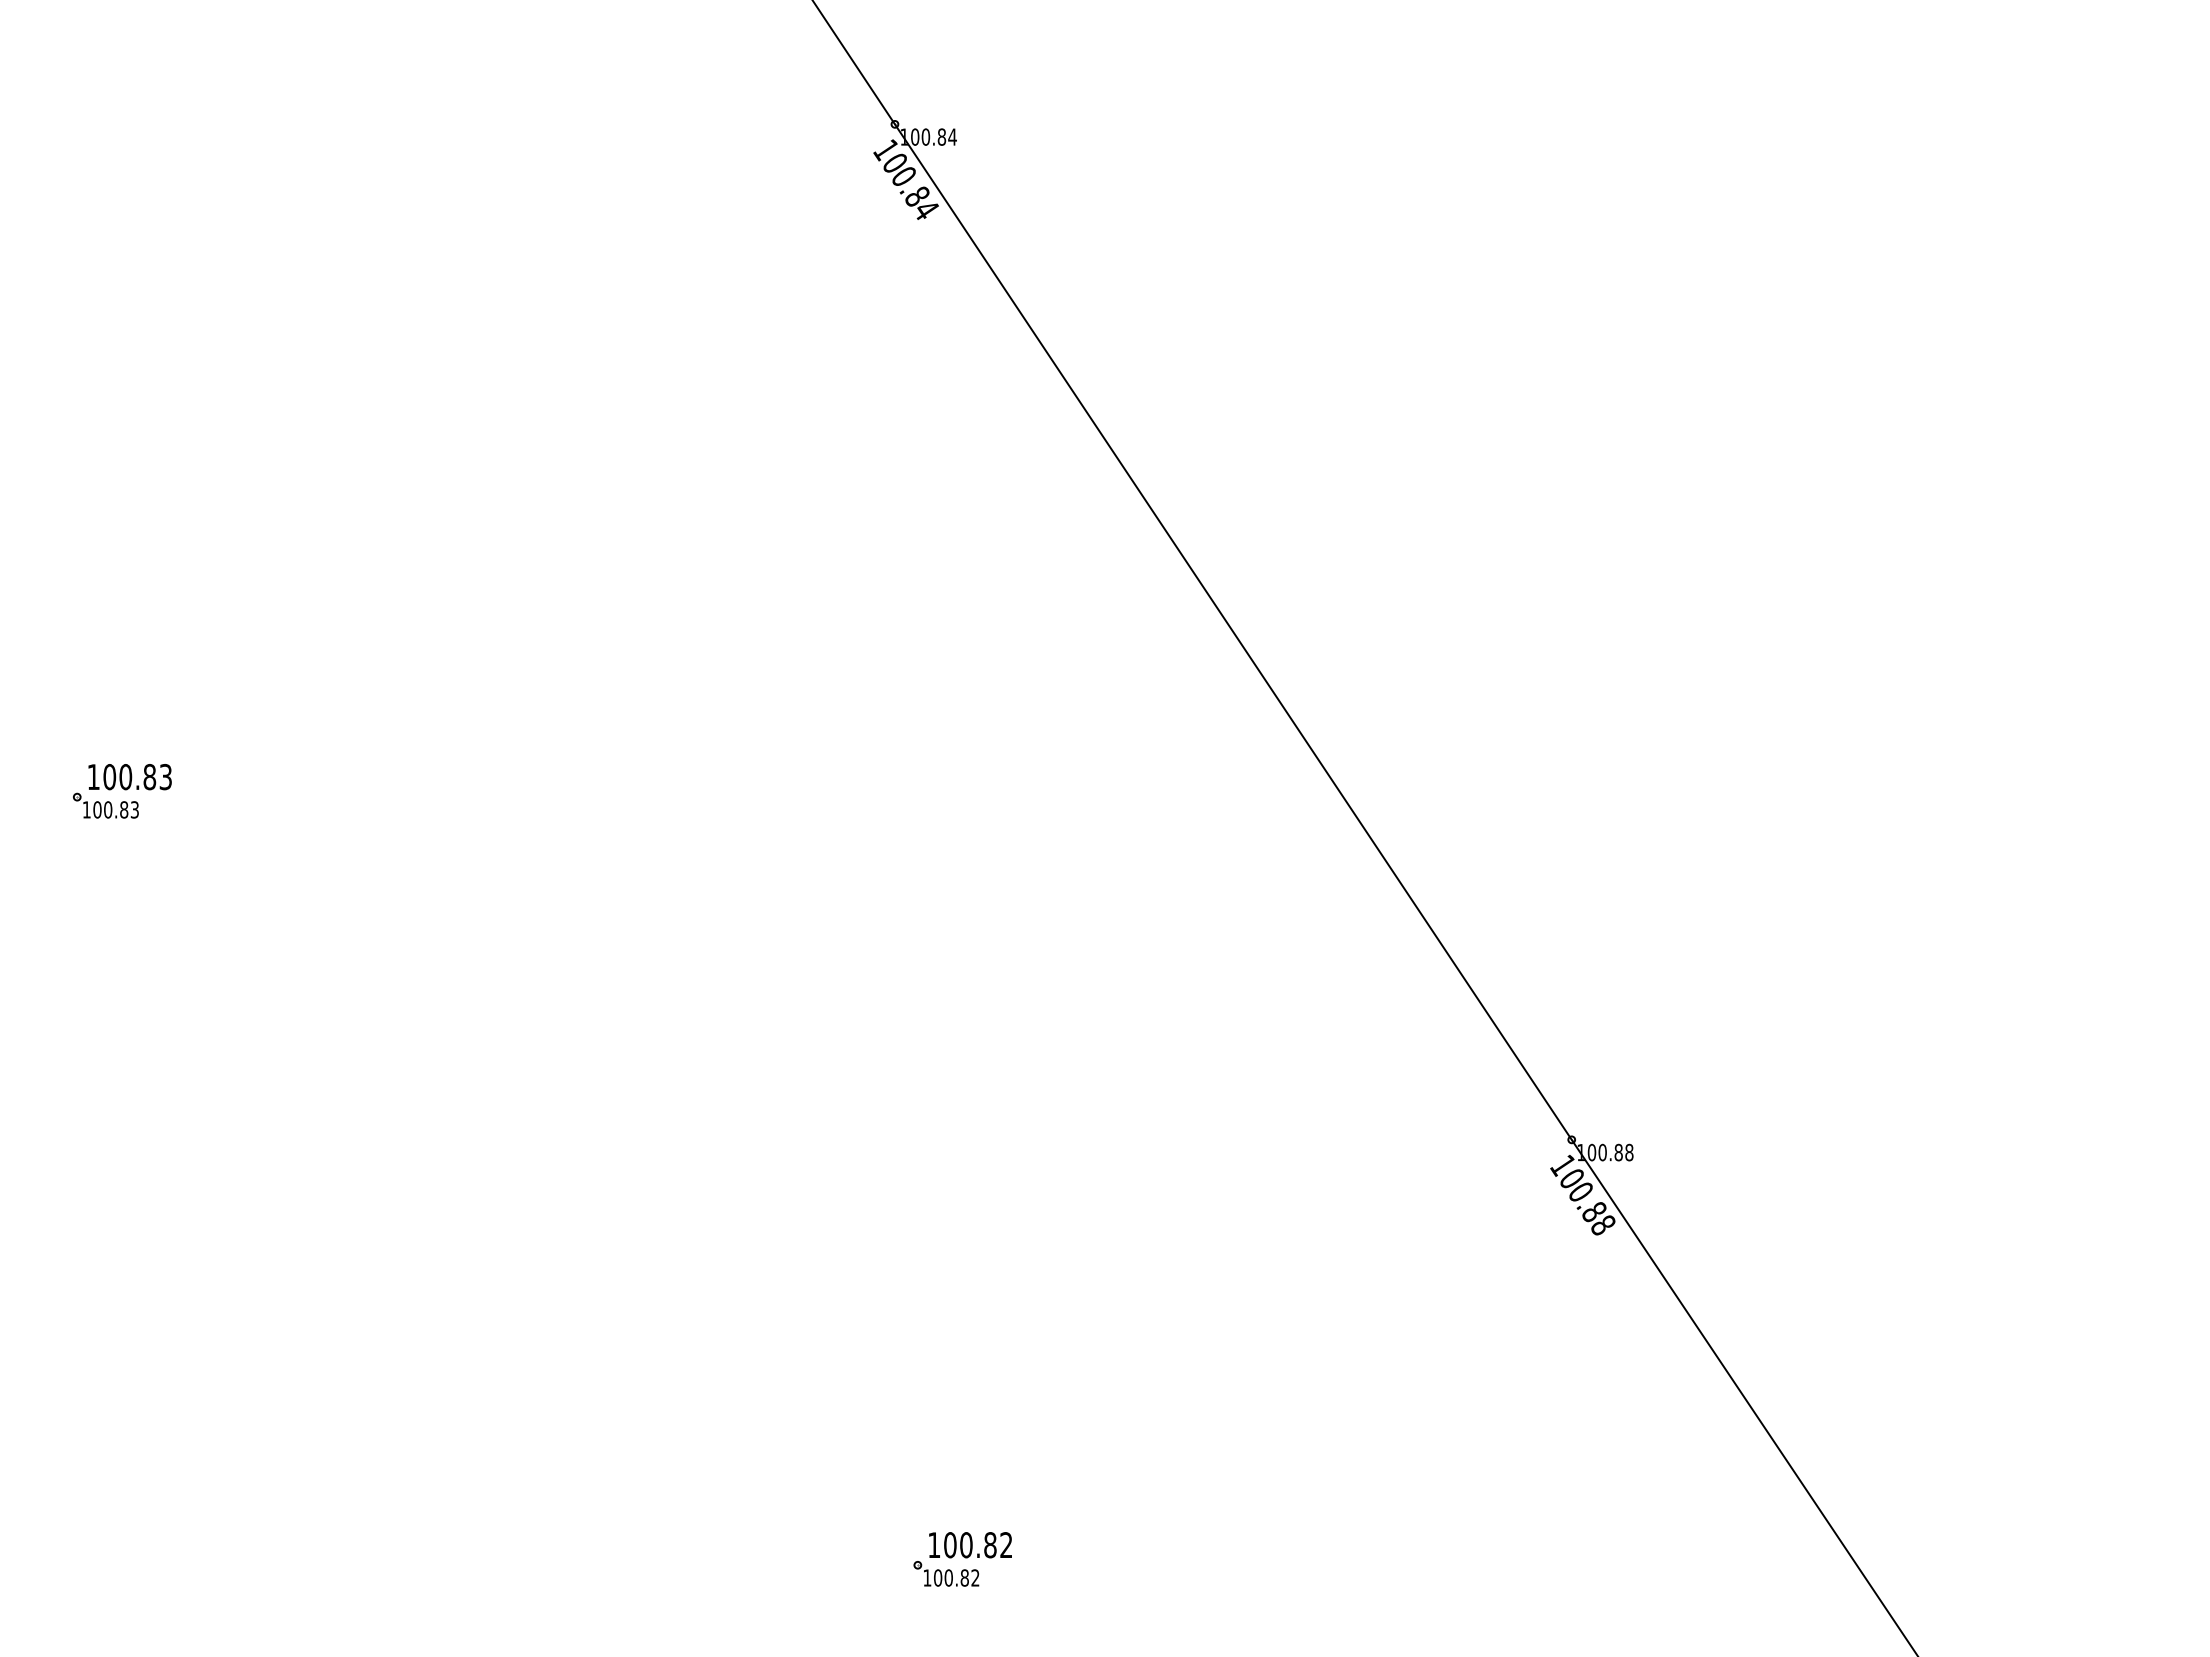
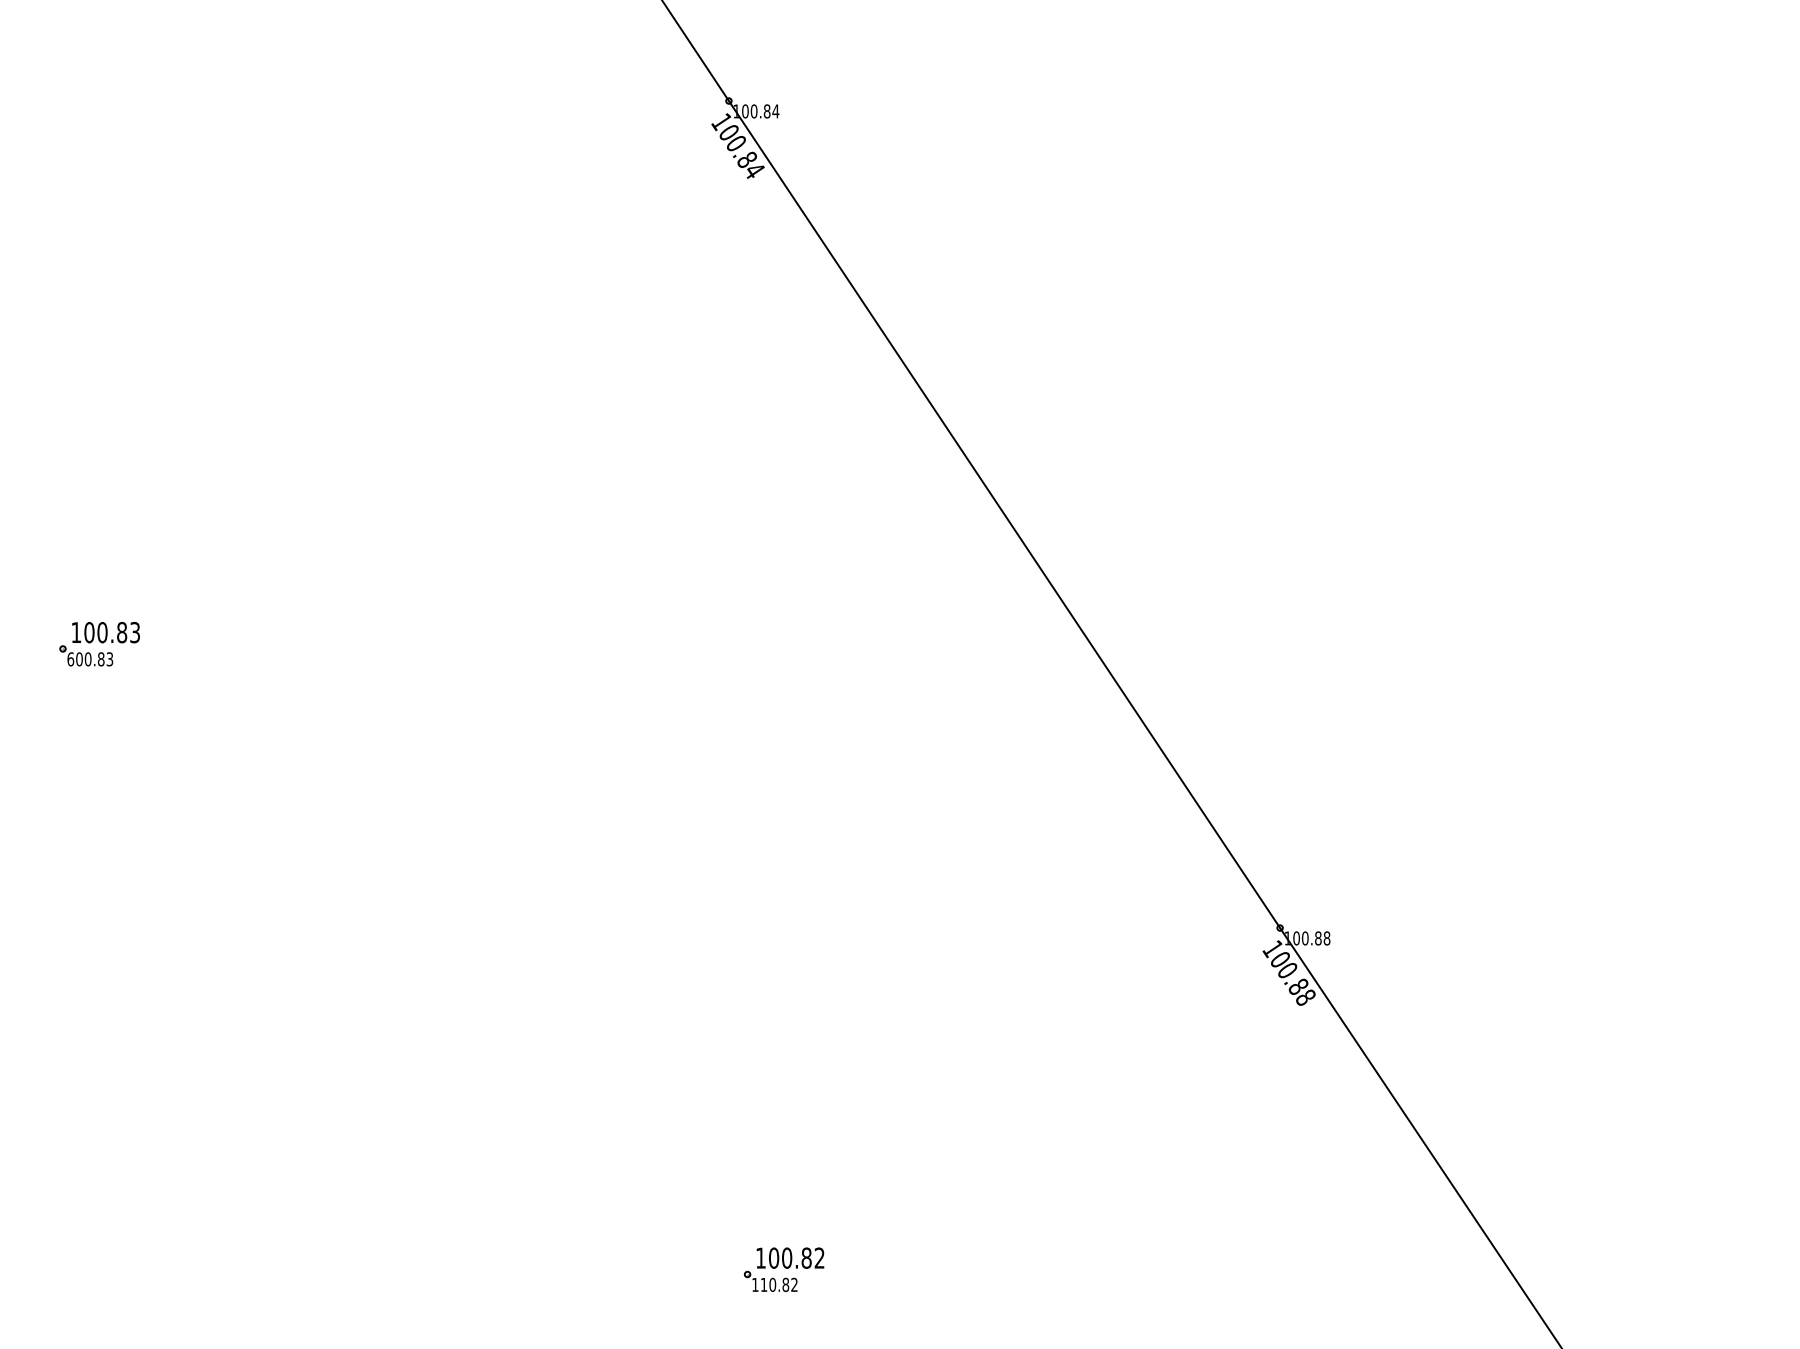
text: (86, 809) -> (70, 659), 100.83 -> 600.83
text: (938, 1577) -> (764, 1284), 100.82 -> 110.82

